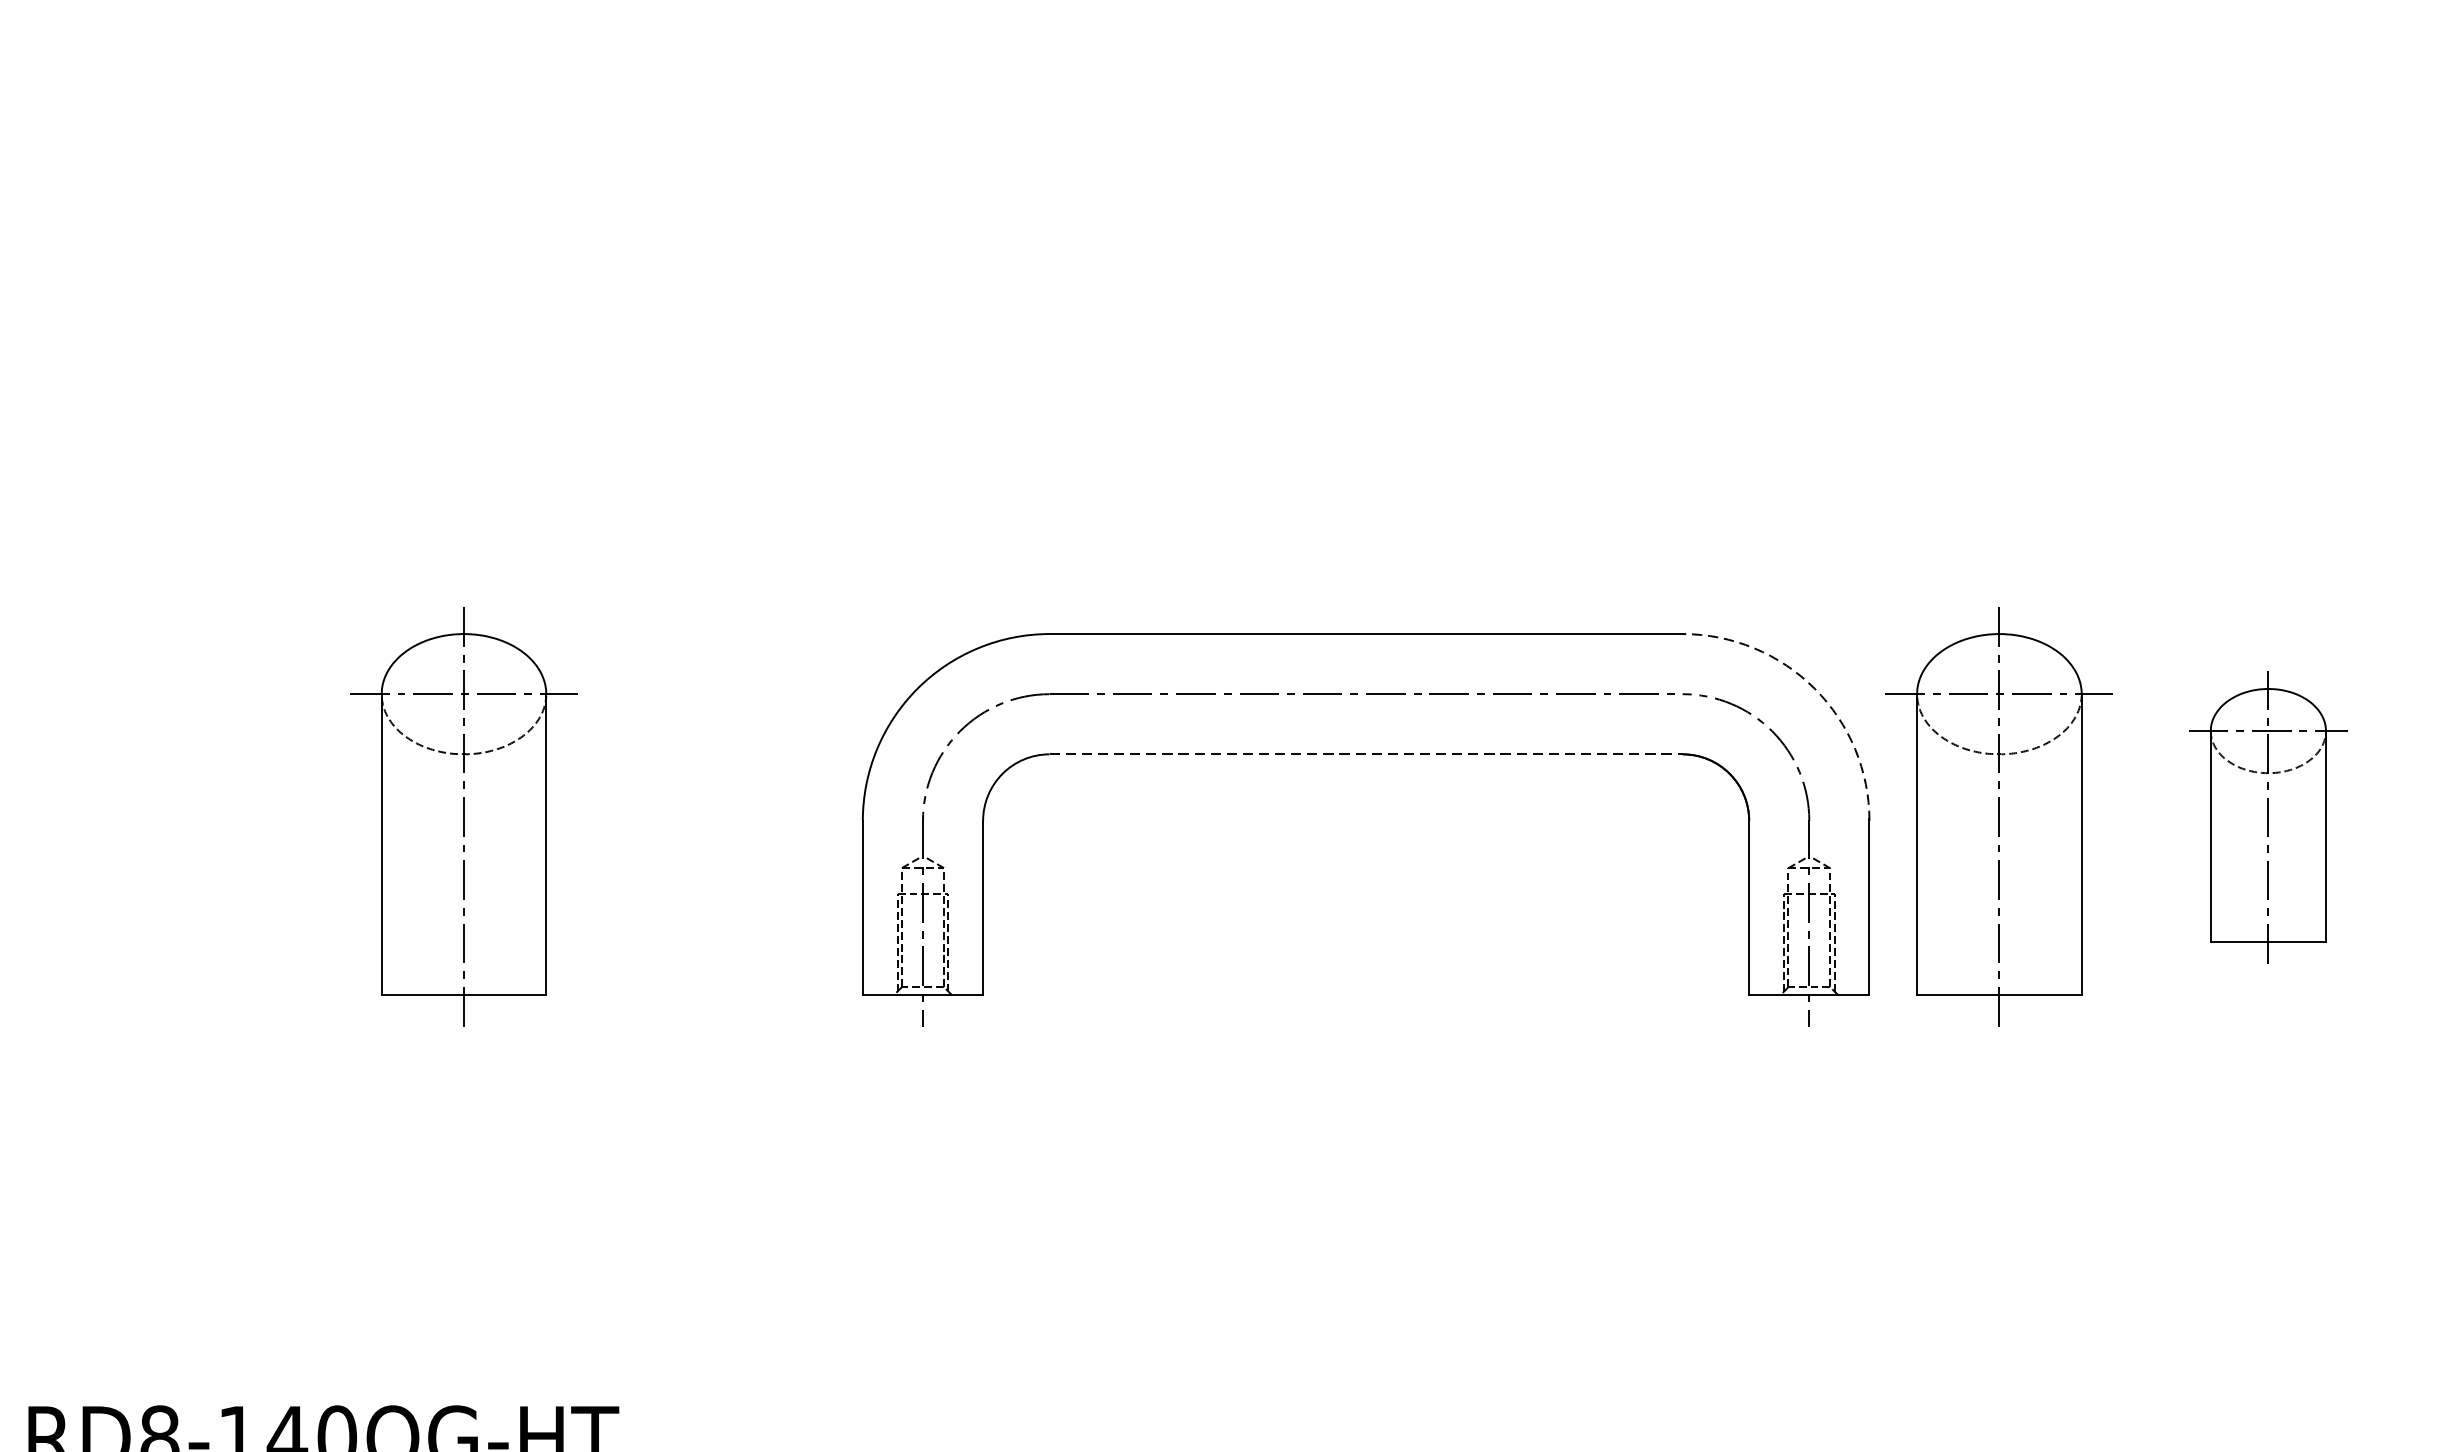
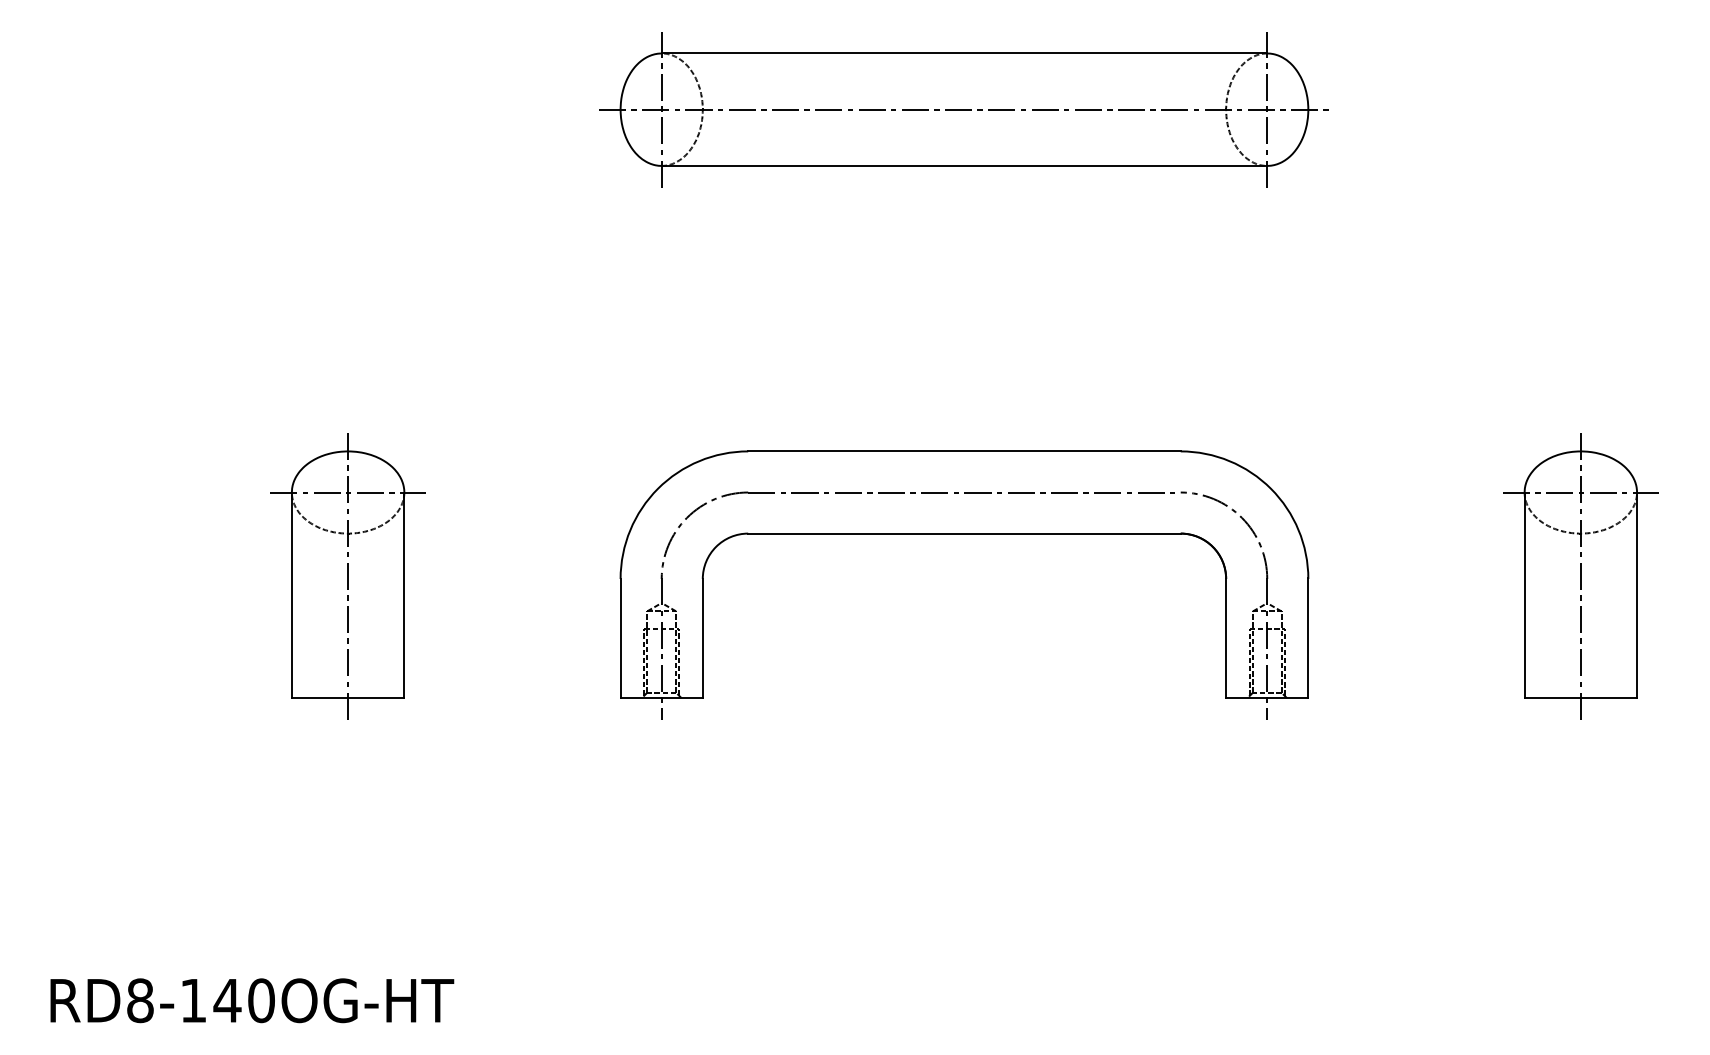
part: (1364, 133) -> (963, 109), added
arc: (1814, 688) -> (1270, 488), dashed -> solid
line: (1366, 754) -> (964, 533), dashed -> solid
part: (1998, 817) -> (1396, 576), removed
part: (2267, 817) -> (1580, 576), size x1.43

